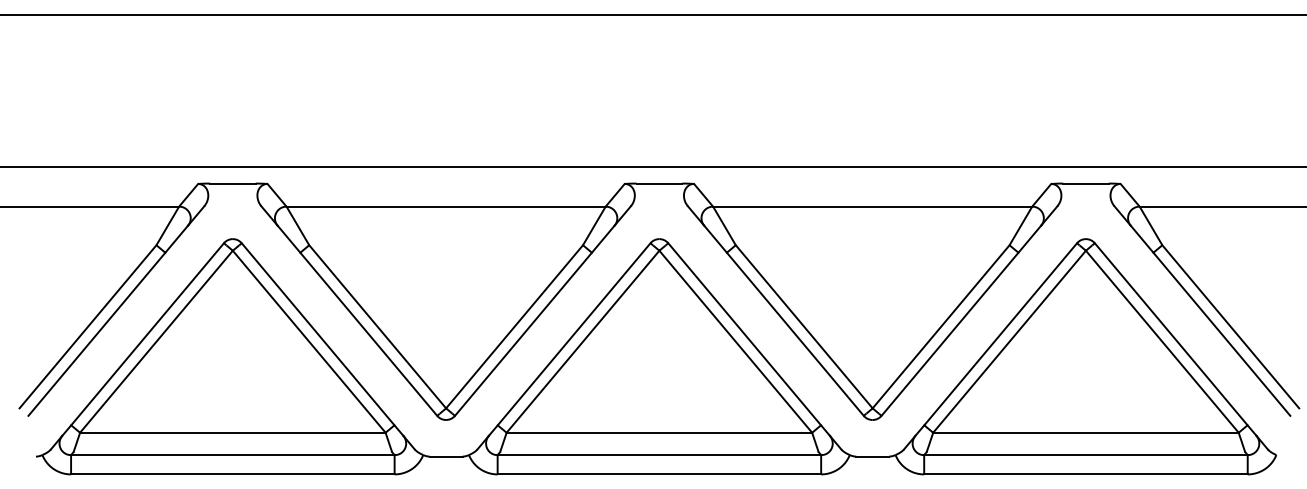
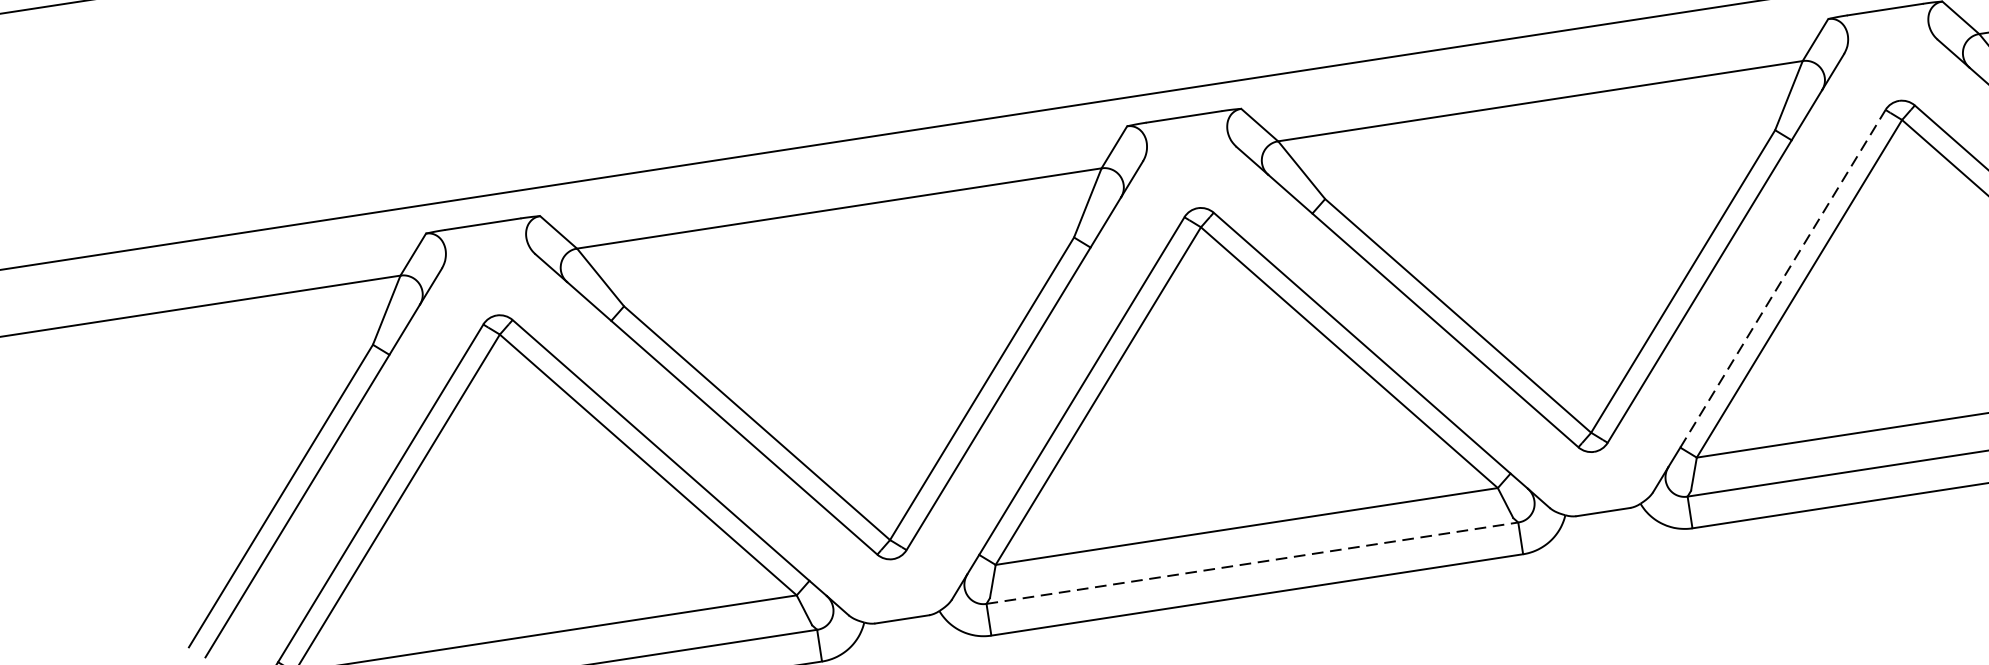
line: (1000, 334) -> (1782, 279), solid -> dashed
line: (659, 455) -> (1252, 563), solid -> dashed

